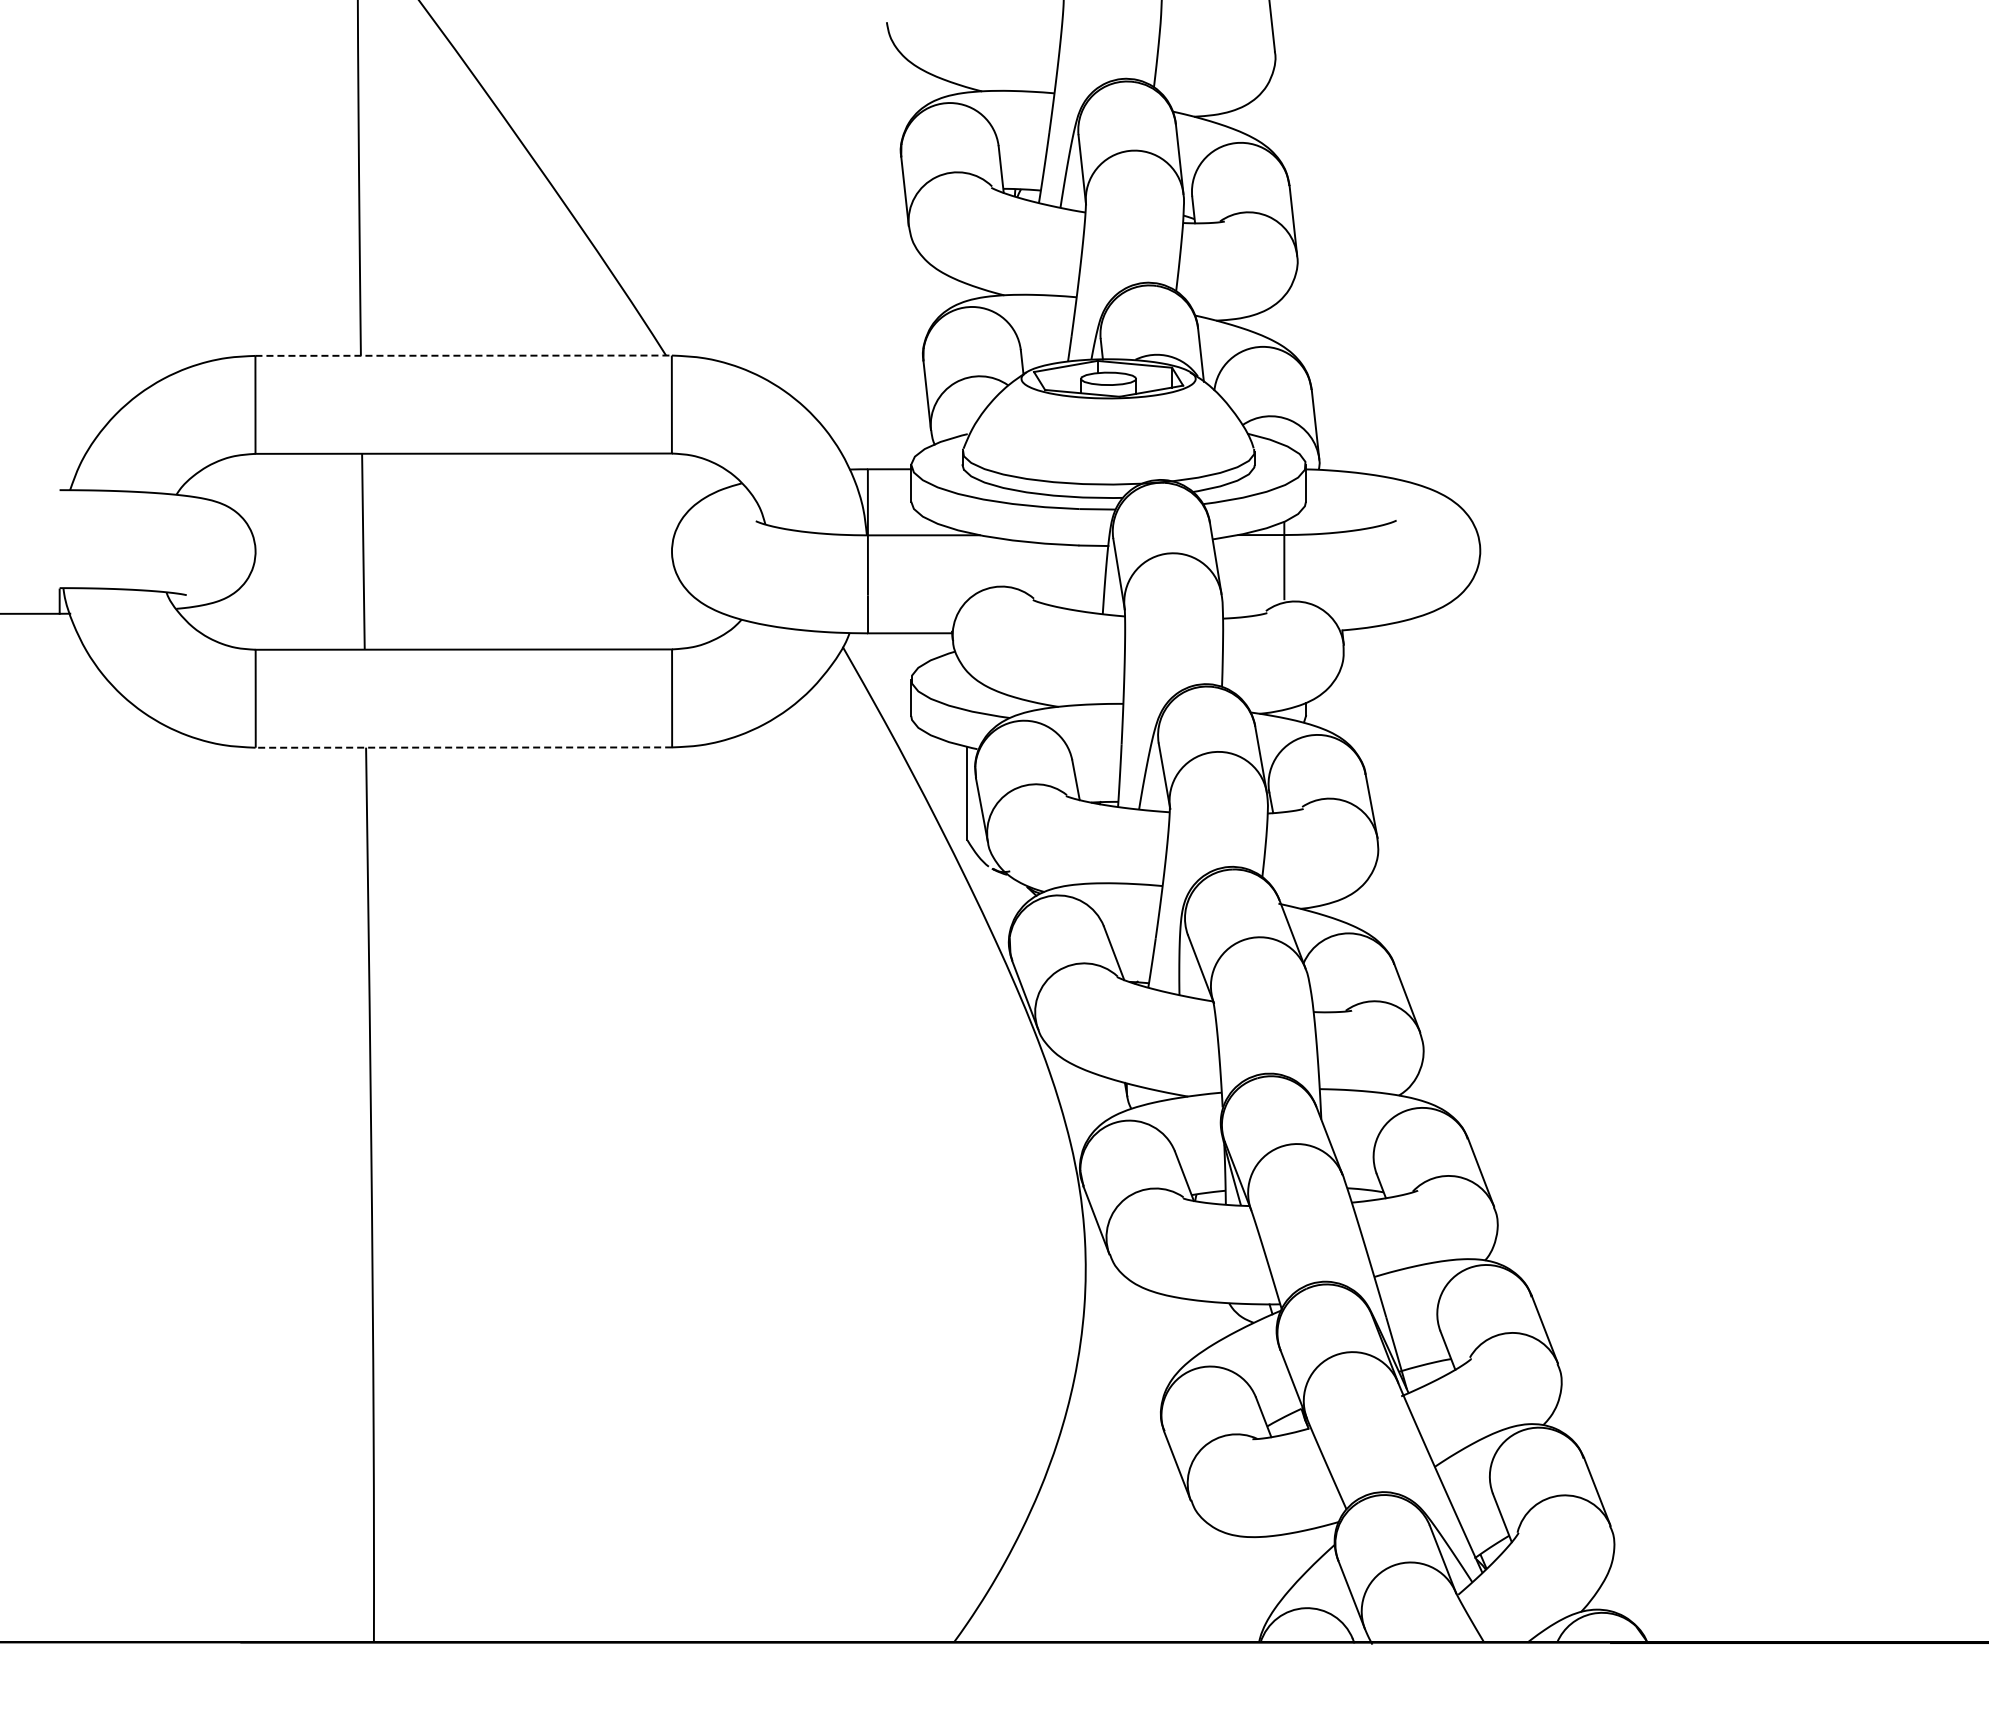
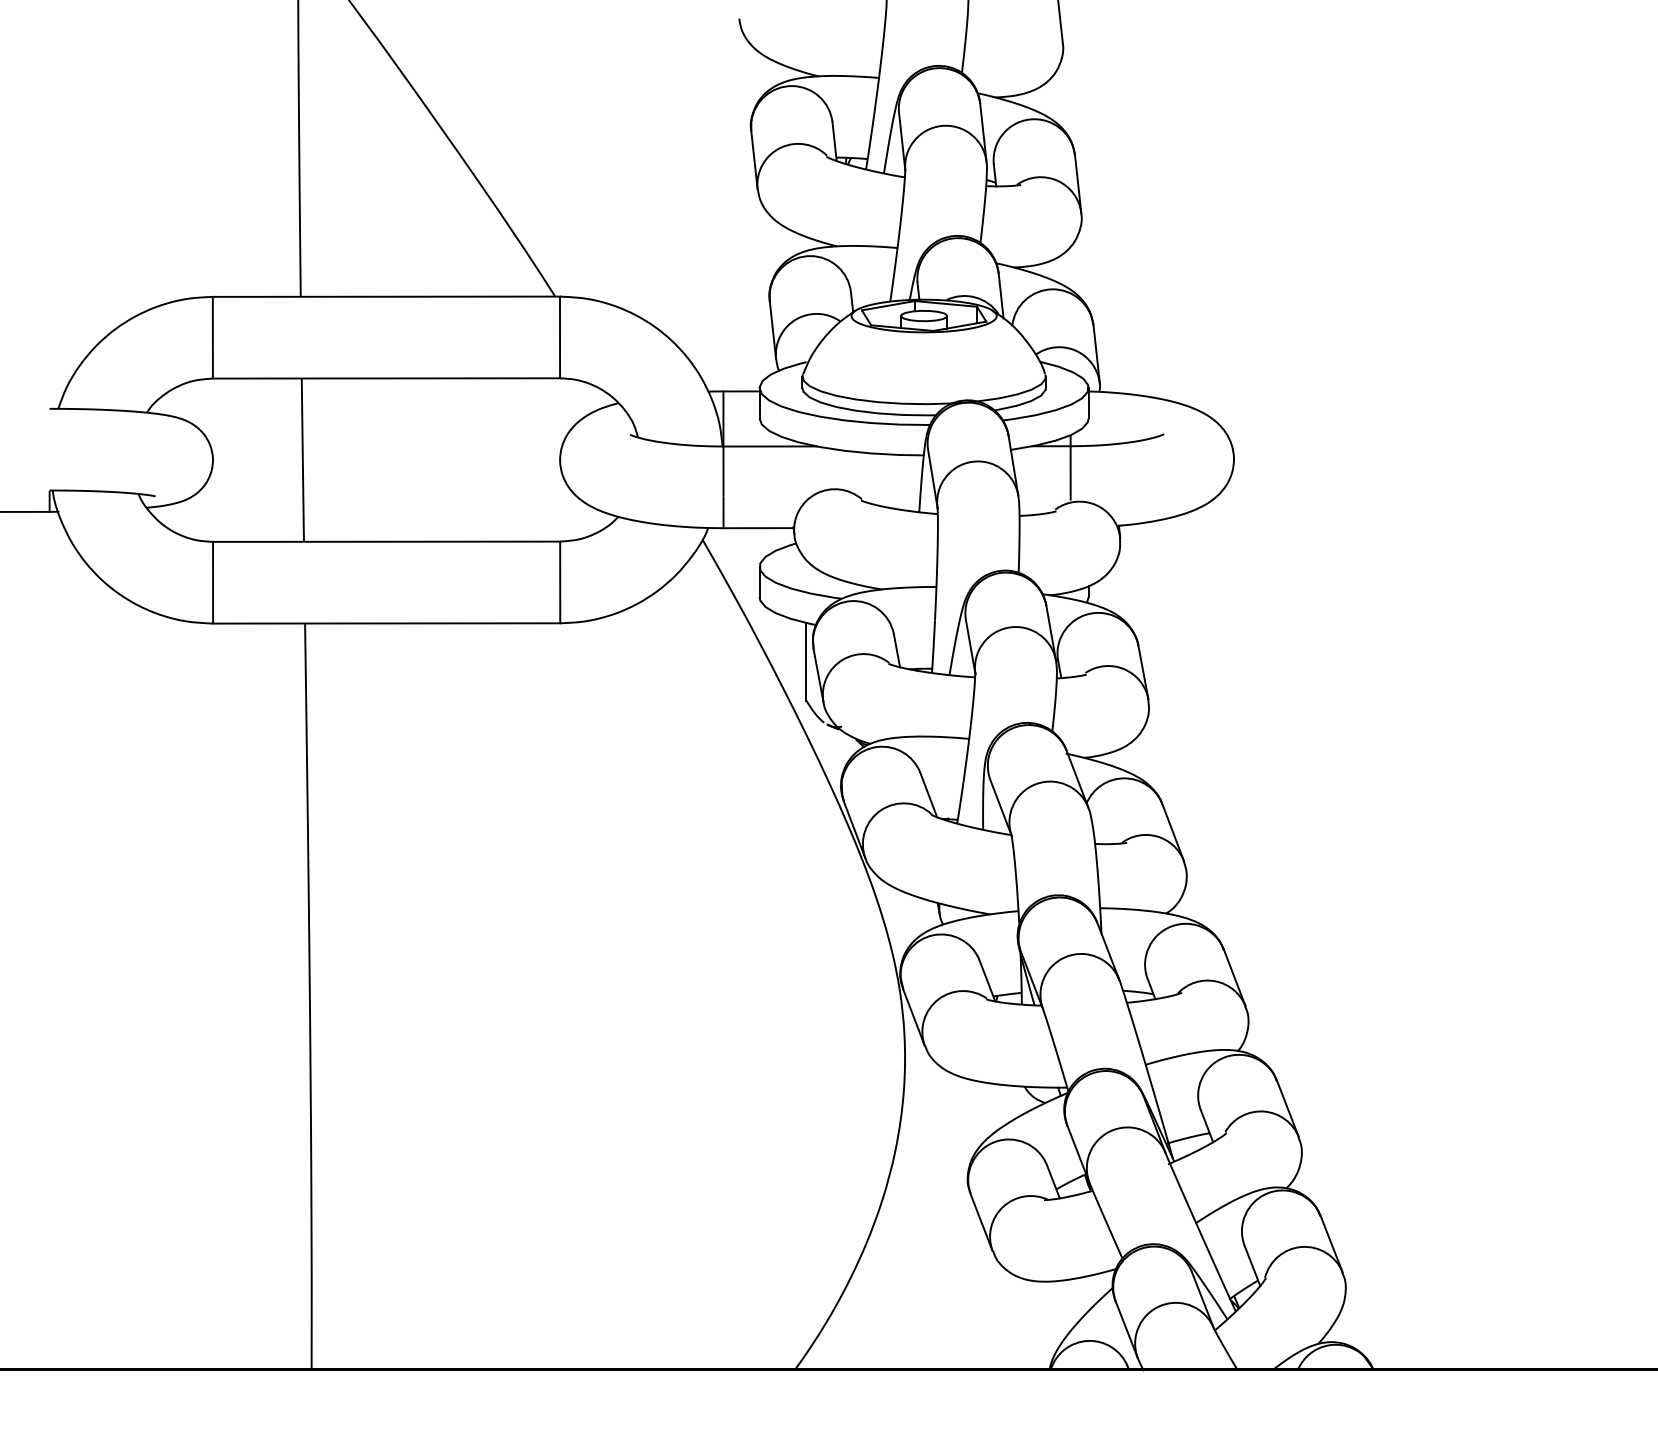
line: (464, 355) -> (387, 296), dashed -> solid
line: (463, 747) -> (386, 623), dashed -> solid

